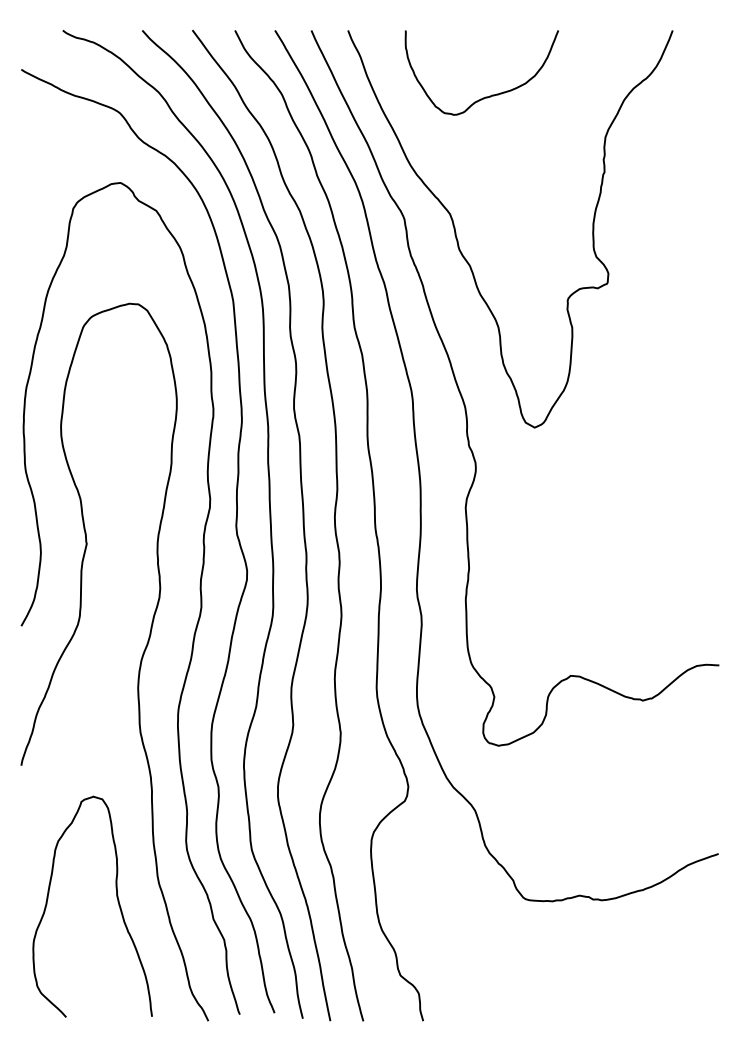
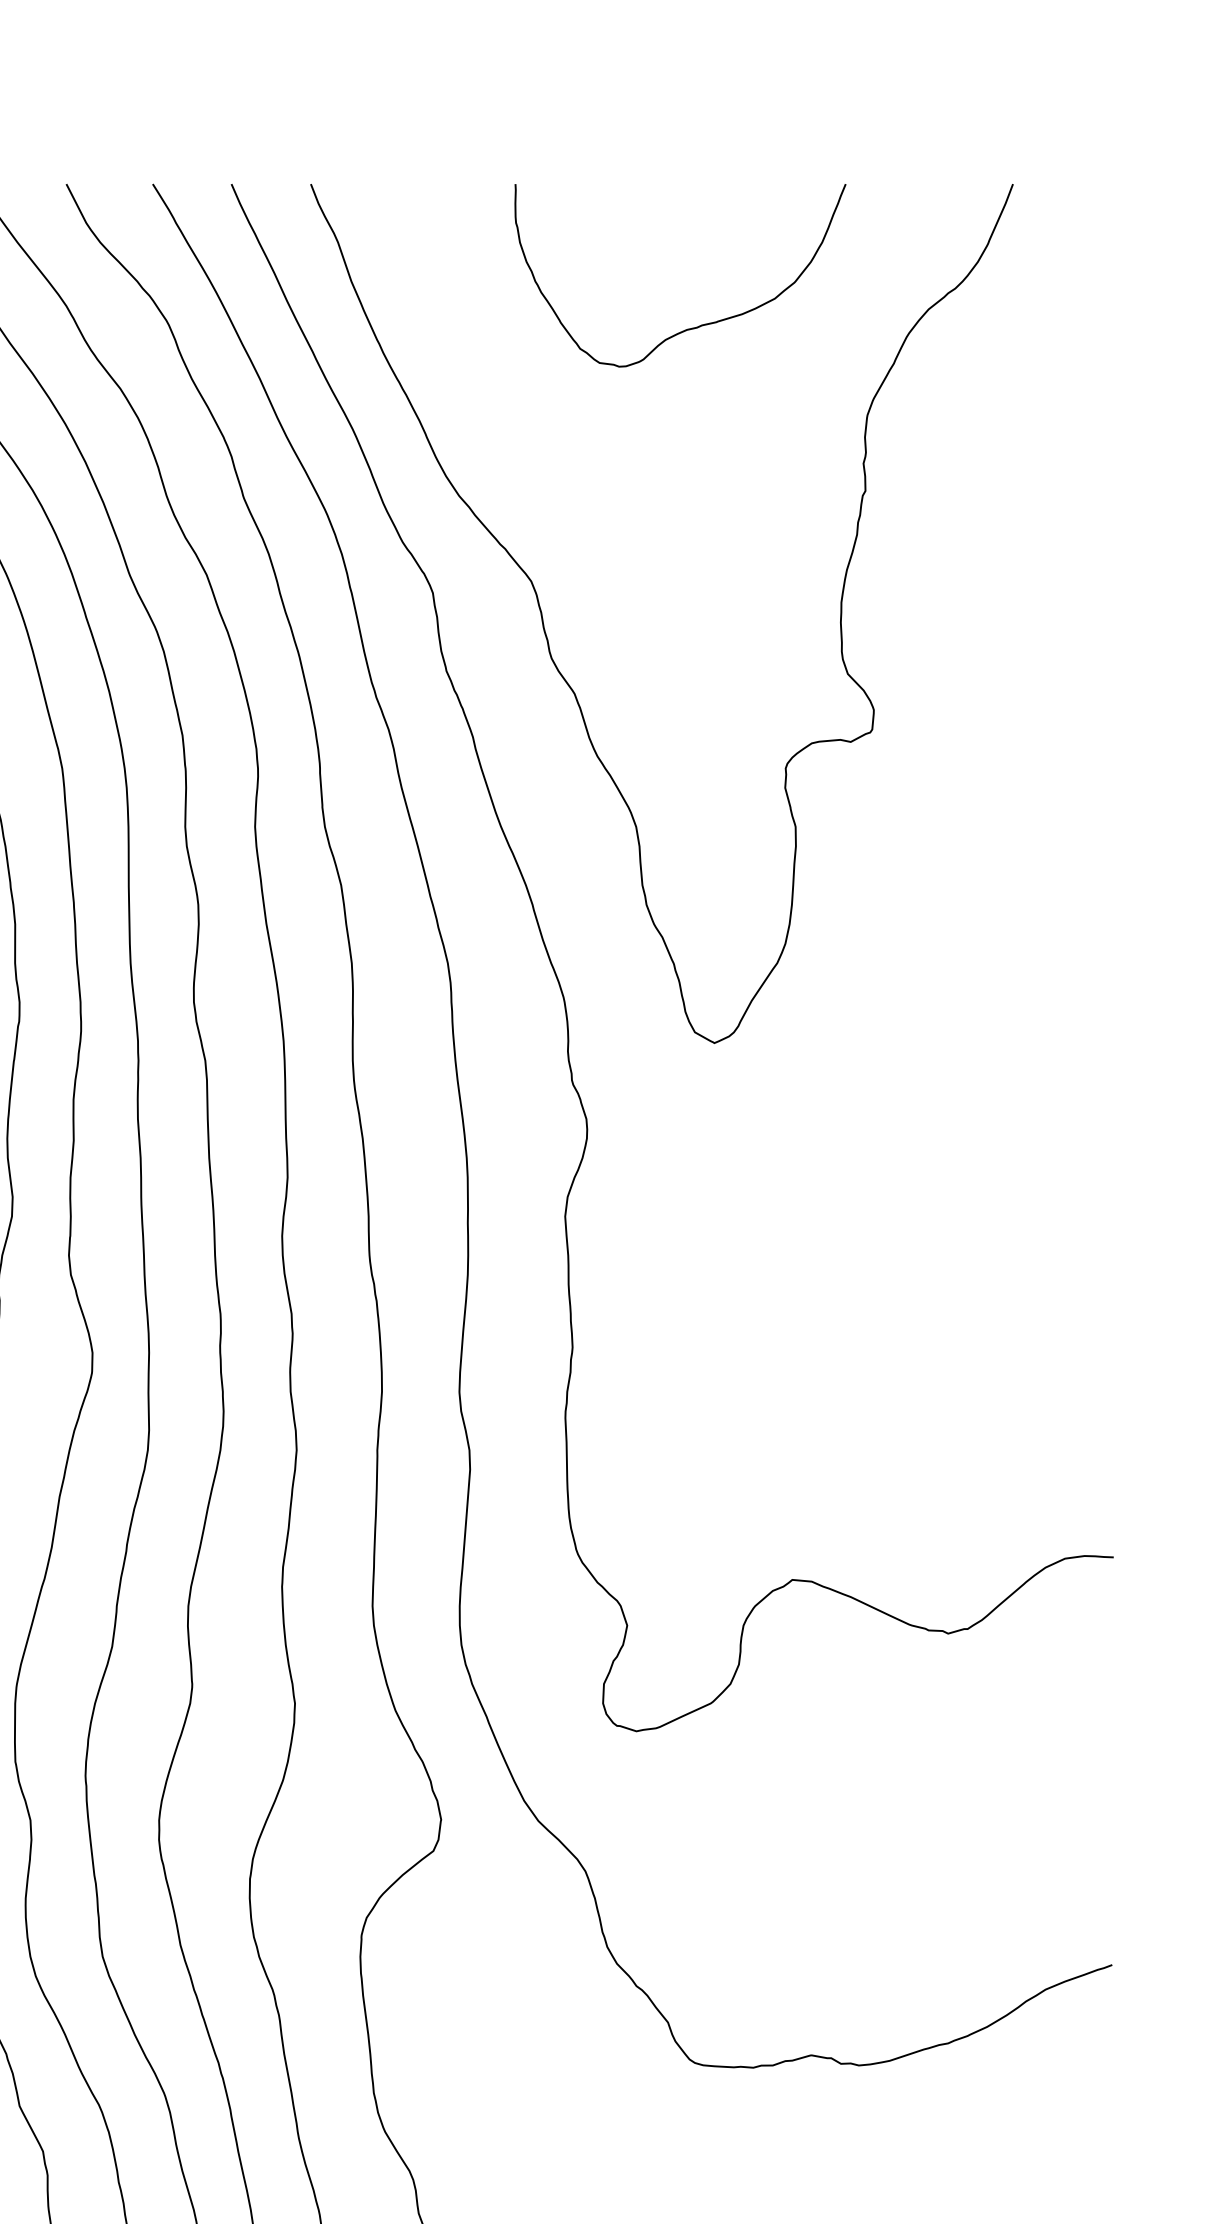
curve: (485, 96) -> (688, 326), moved

